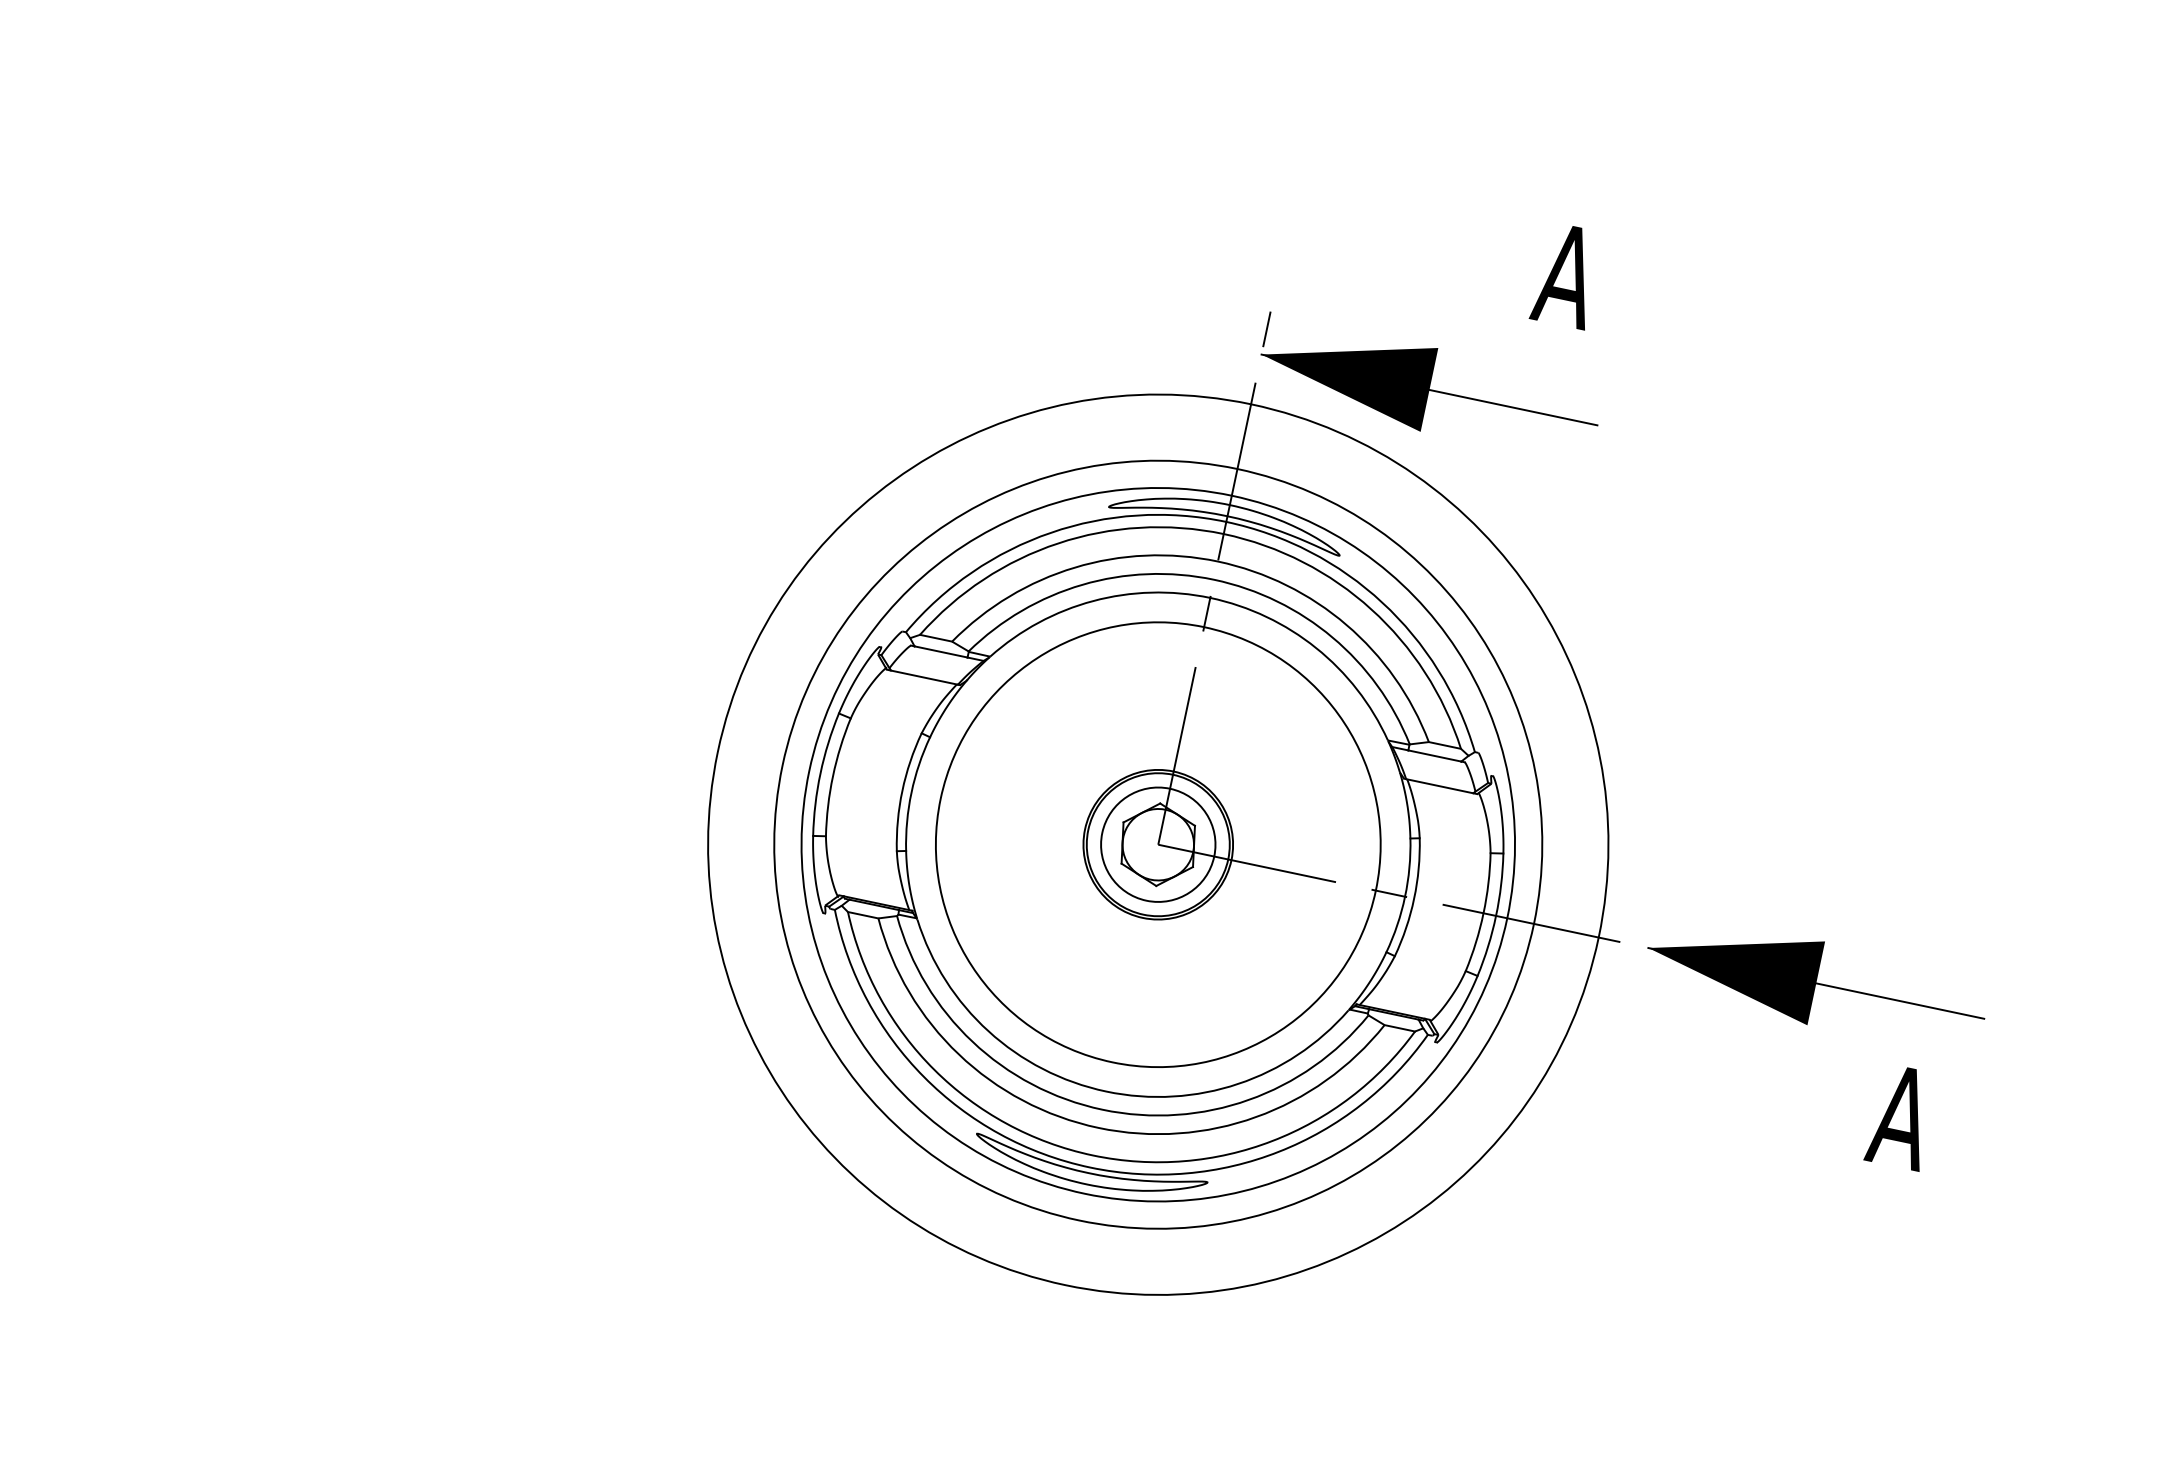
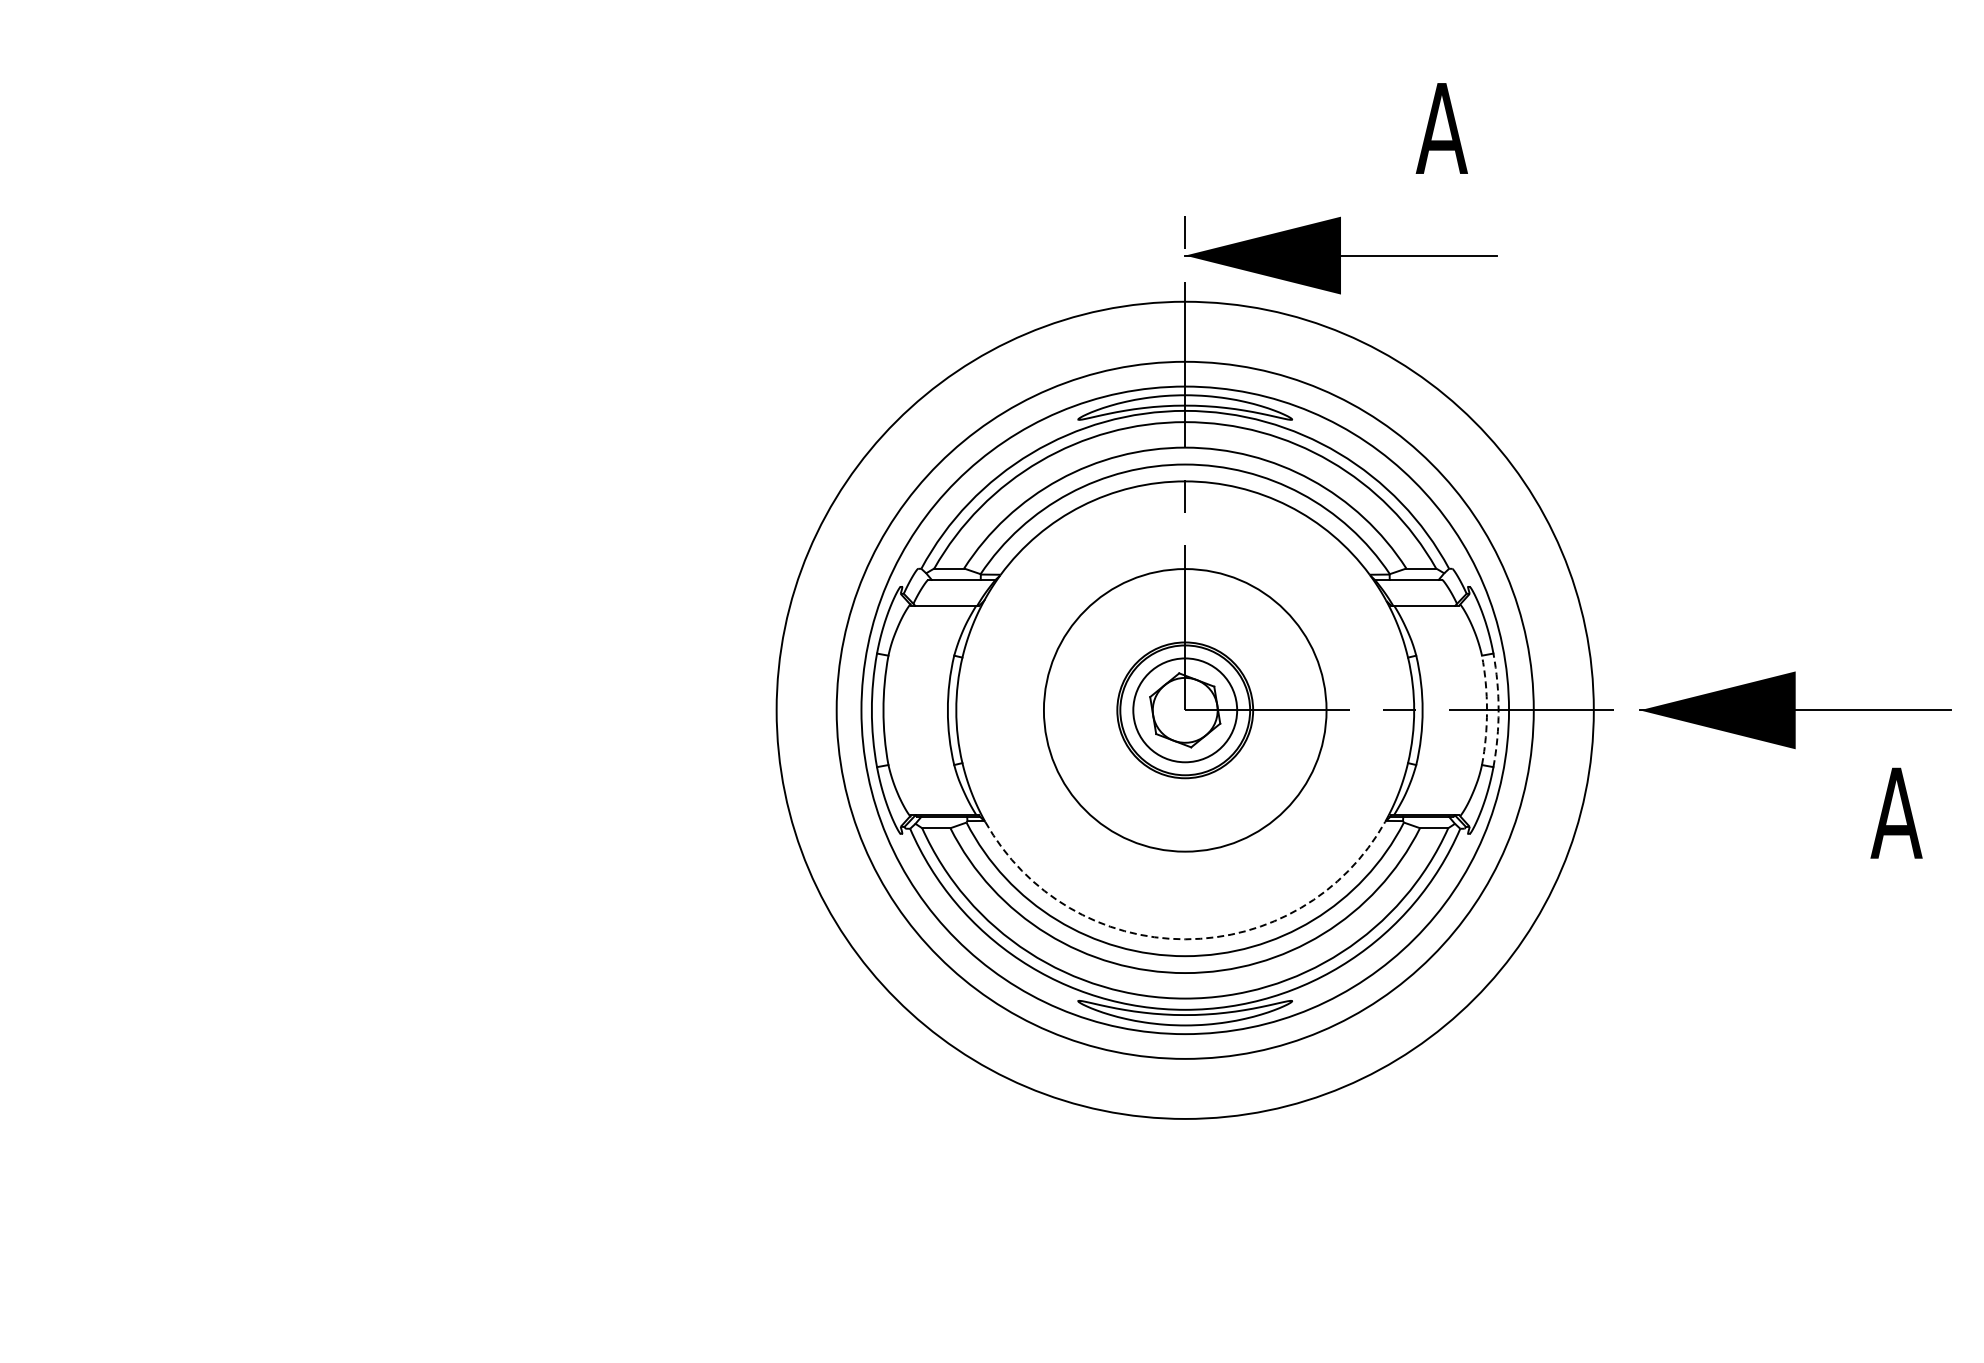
circle: (1158, 844) -> (1185, 710), size x0.7
arc: (1484, 913) -> (1487, 710), solid -> dashed
arc: (1495, 916) -> (1498, 710), solid -> dashed
arc: (1106, 1091) -> (1185, 939), solid -> dashed

